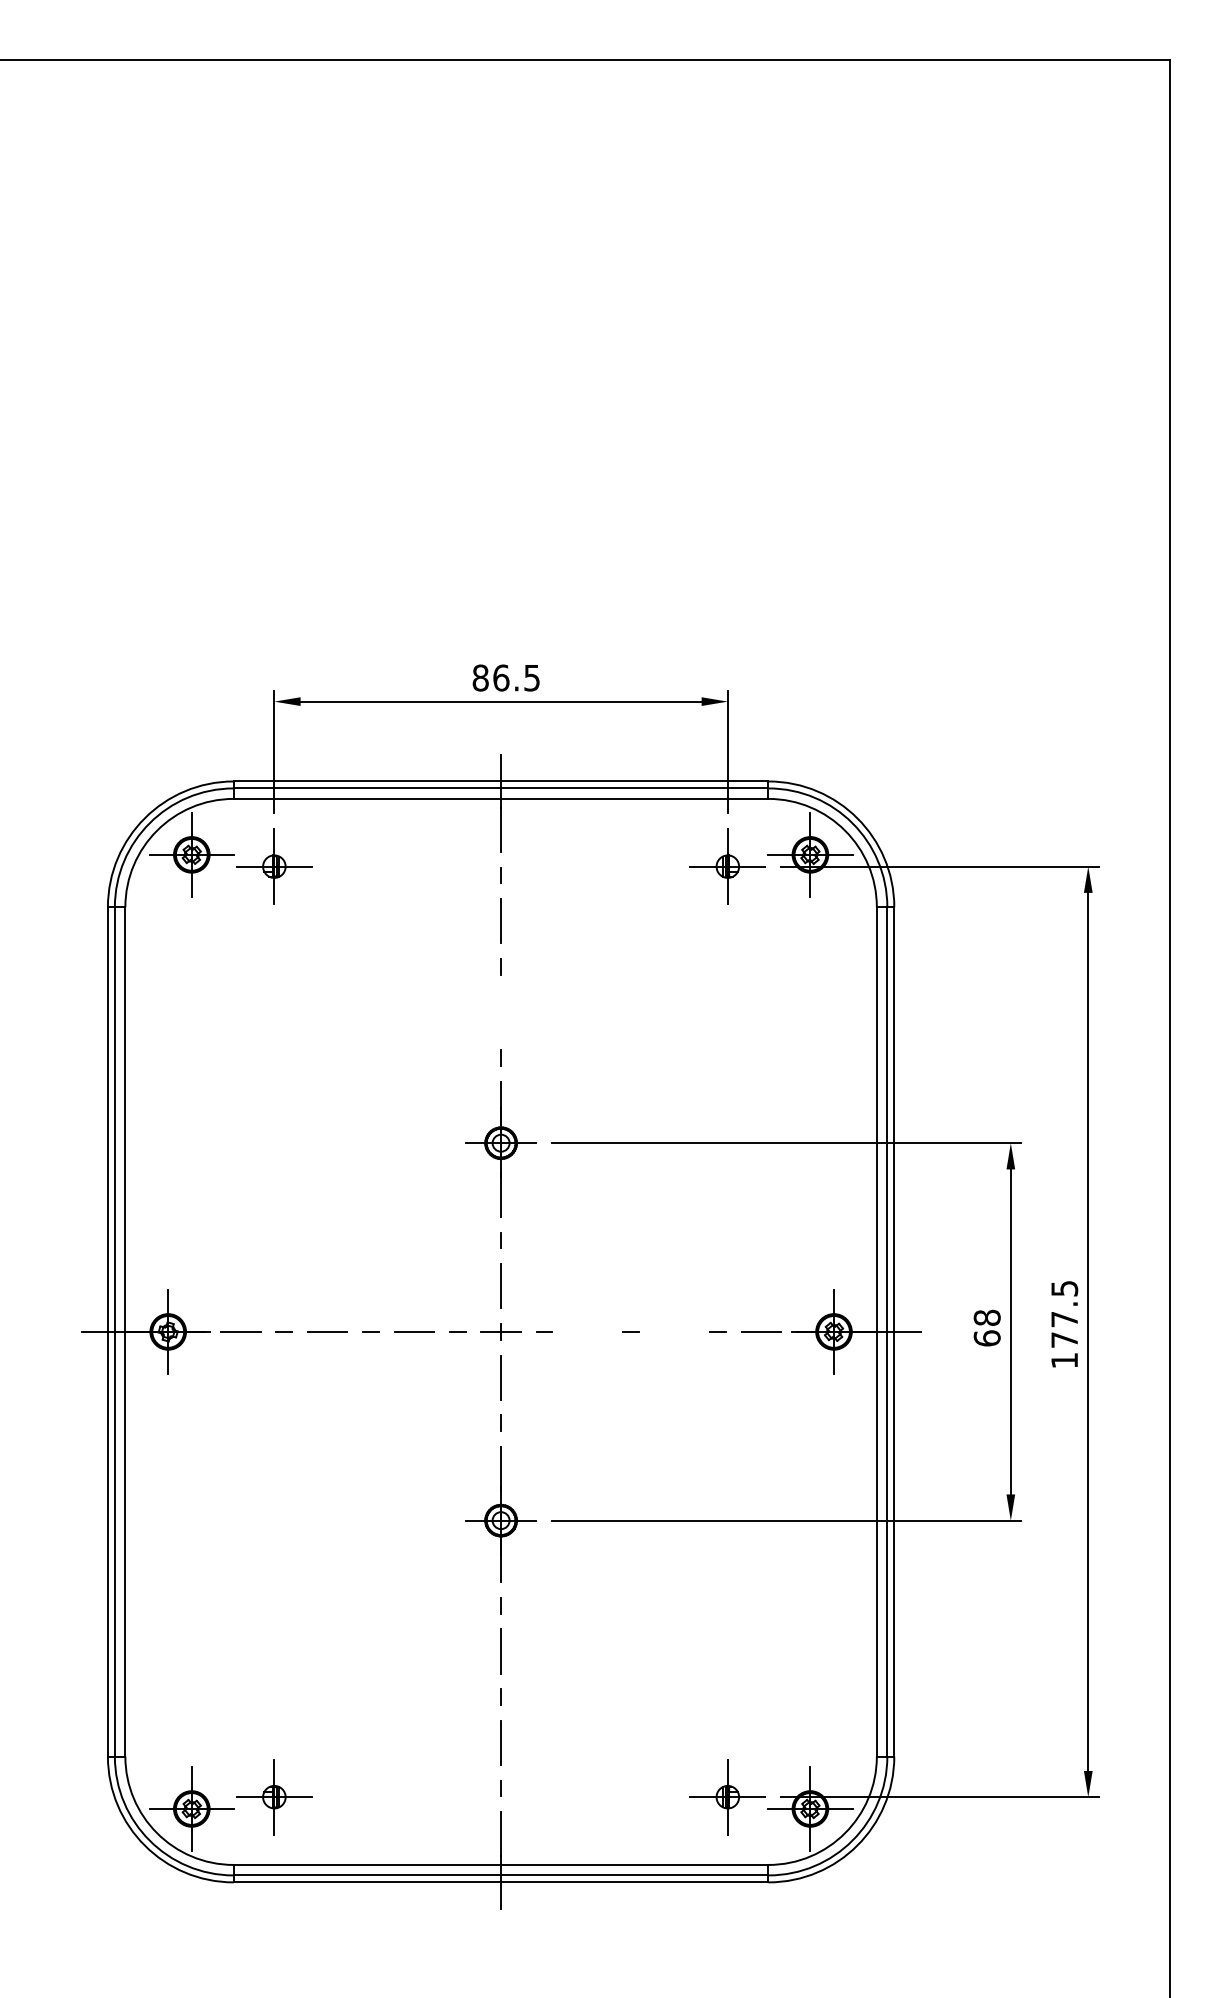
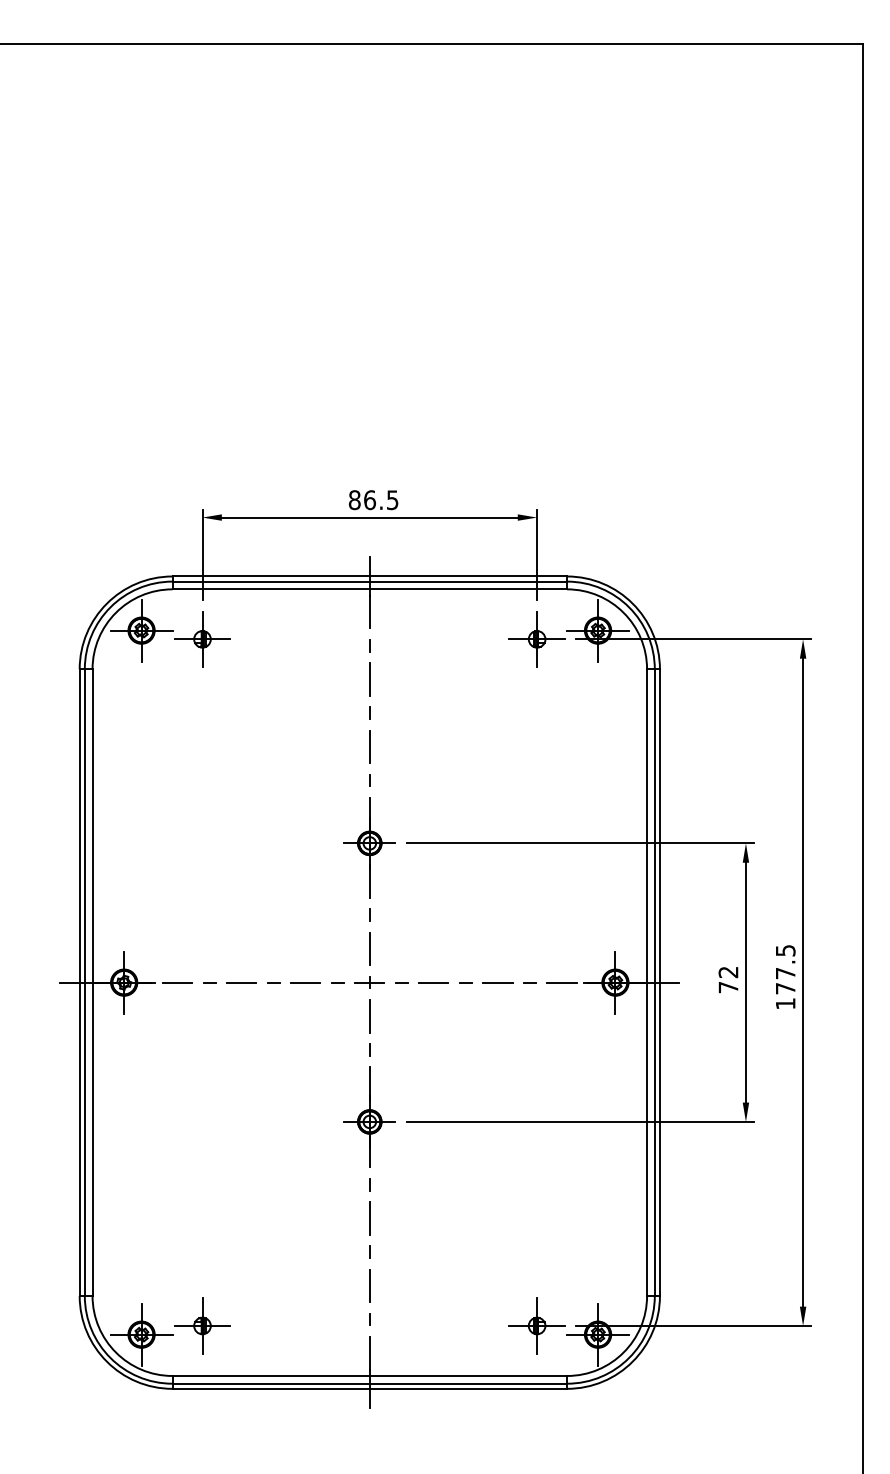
line: (501, 1012) -> (370, 746), added
text: (986, 1327) -> (727, 979), 68 -> 72
line: (587, 1331) -> (433, 982), added
line: (674, 1331) -> (497, 982), added

